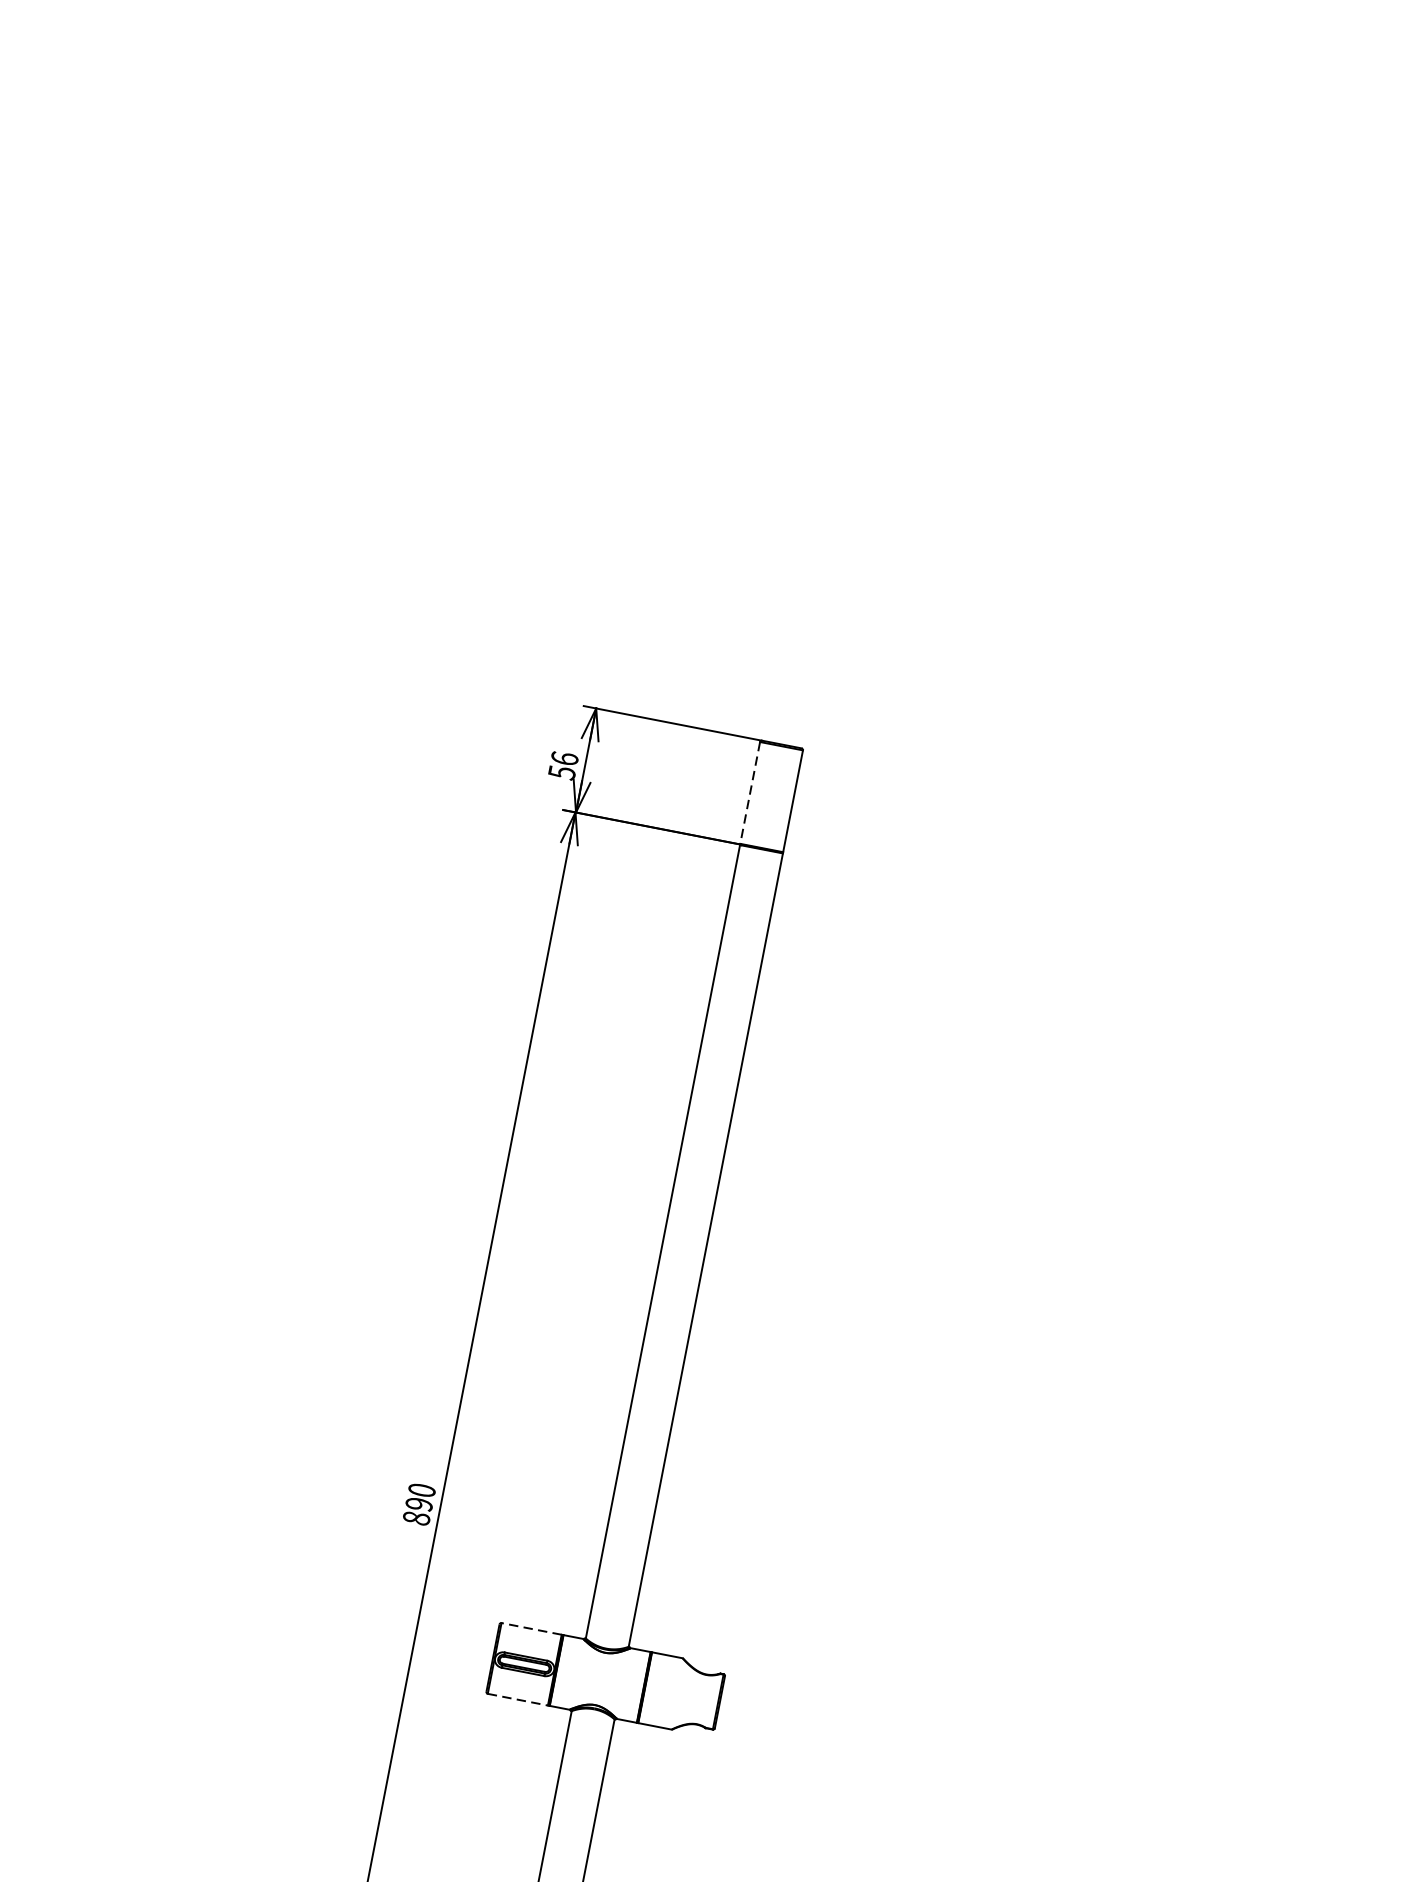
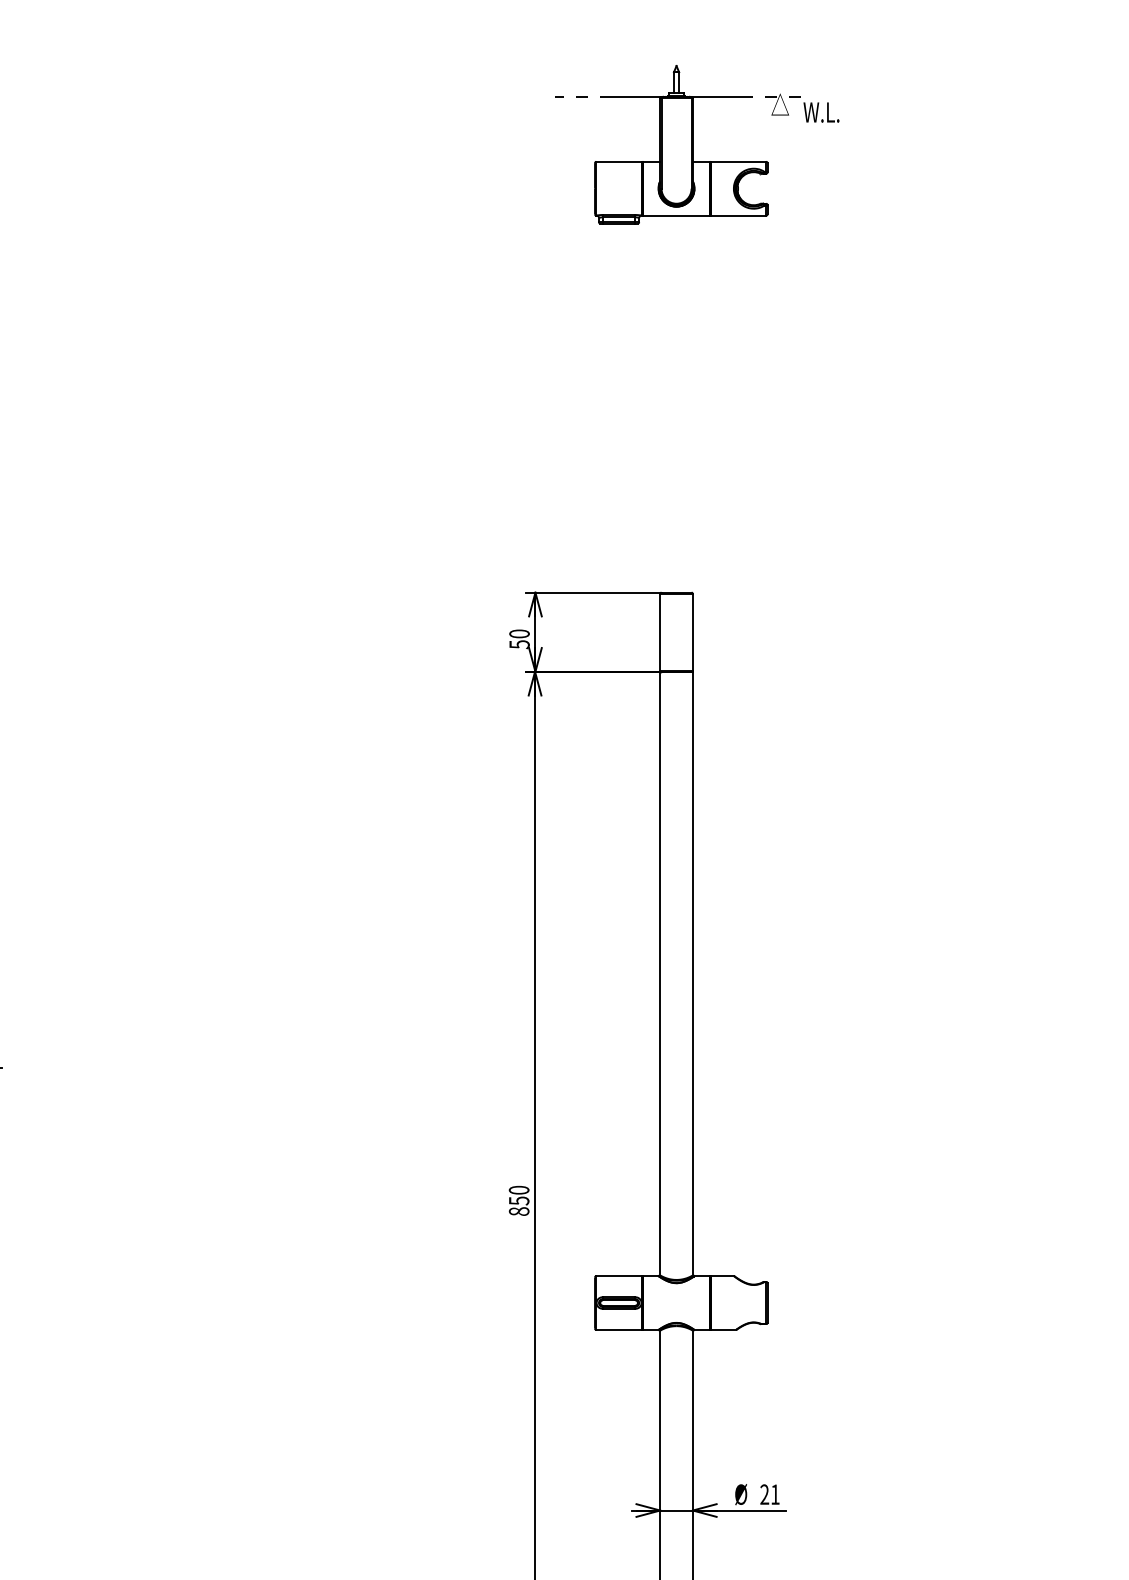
part: (923, 160) -> (697, 144), added
text: (564, 758) -> (519, 633), 56 -> 50
line: (750, 792) -> (660, 632), dashed -> solid
text: (418, 1503) -> (518, 1200), 890 -> 850
line: (531, 1629) -> (619, 1276), dashed -> solid
line: (518, 1699) -> (619, 1329), dashed -> solid

